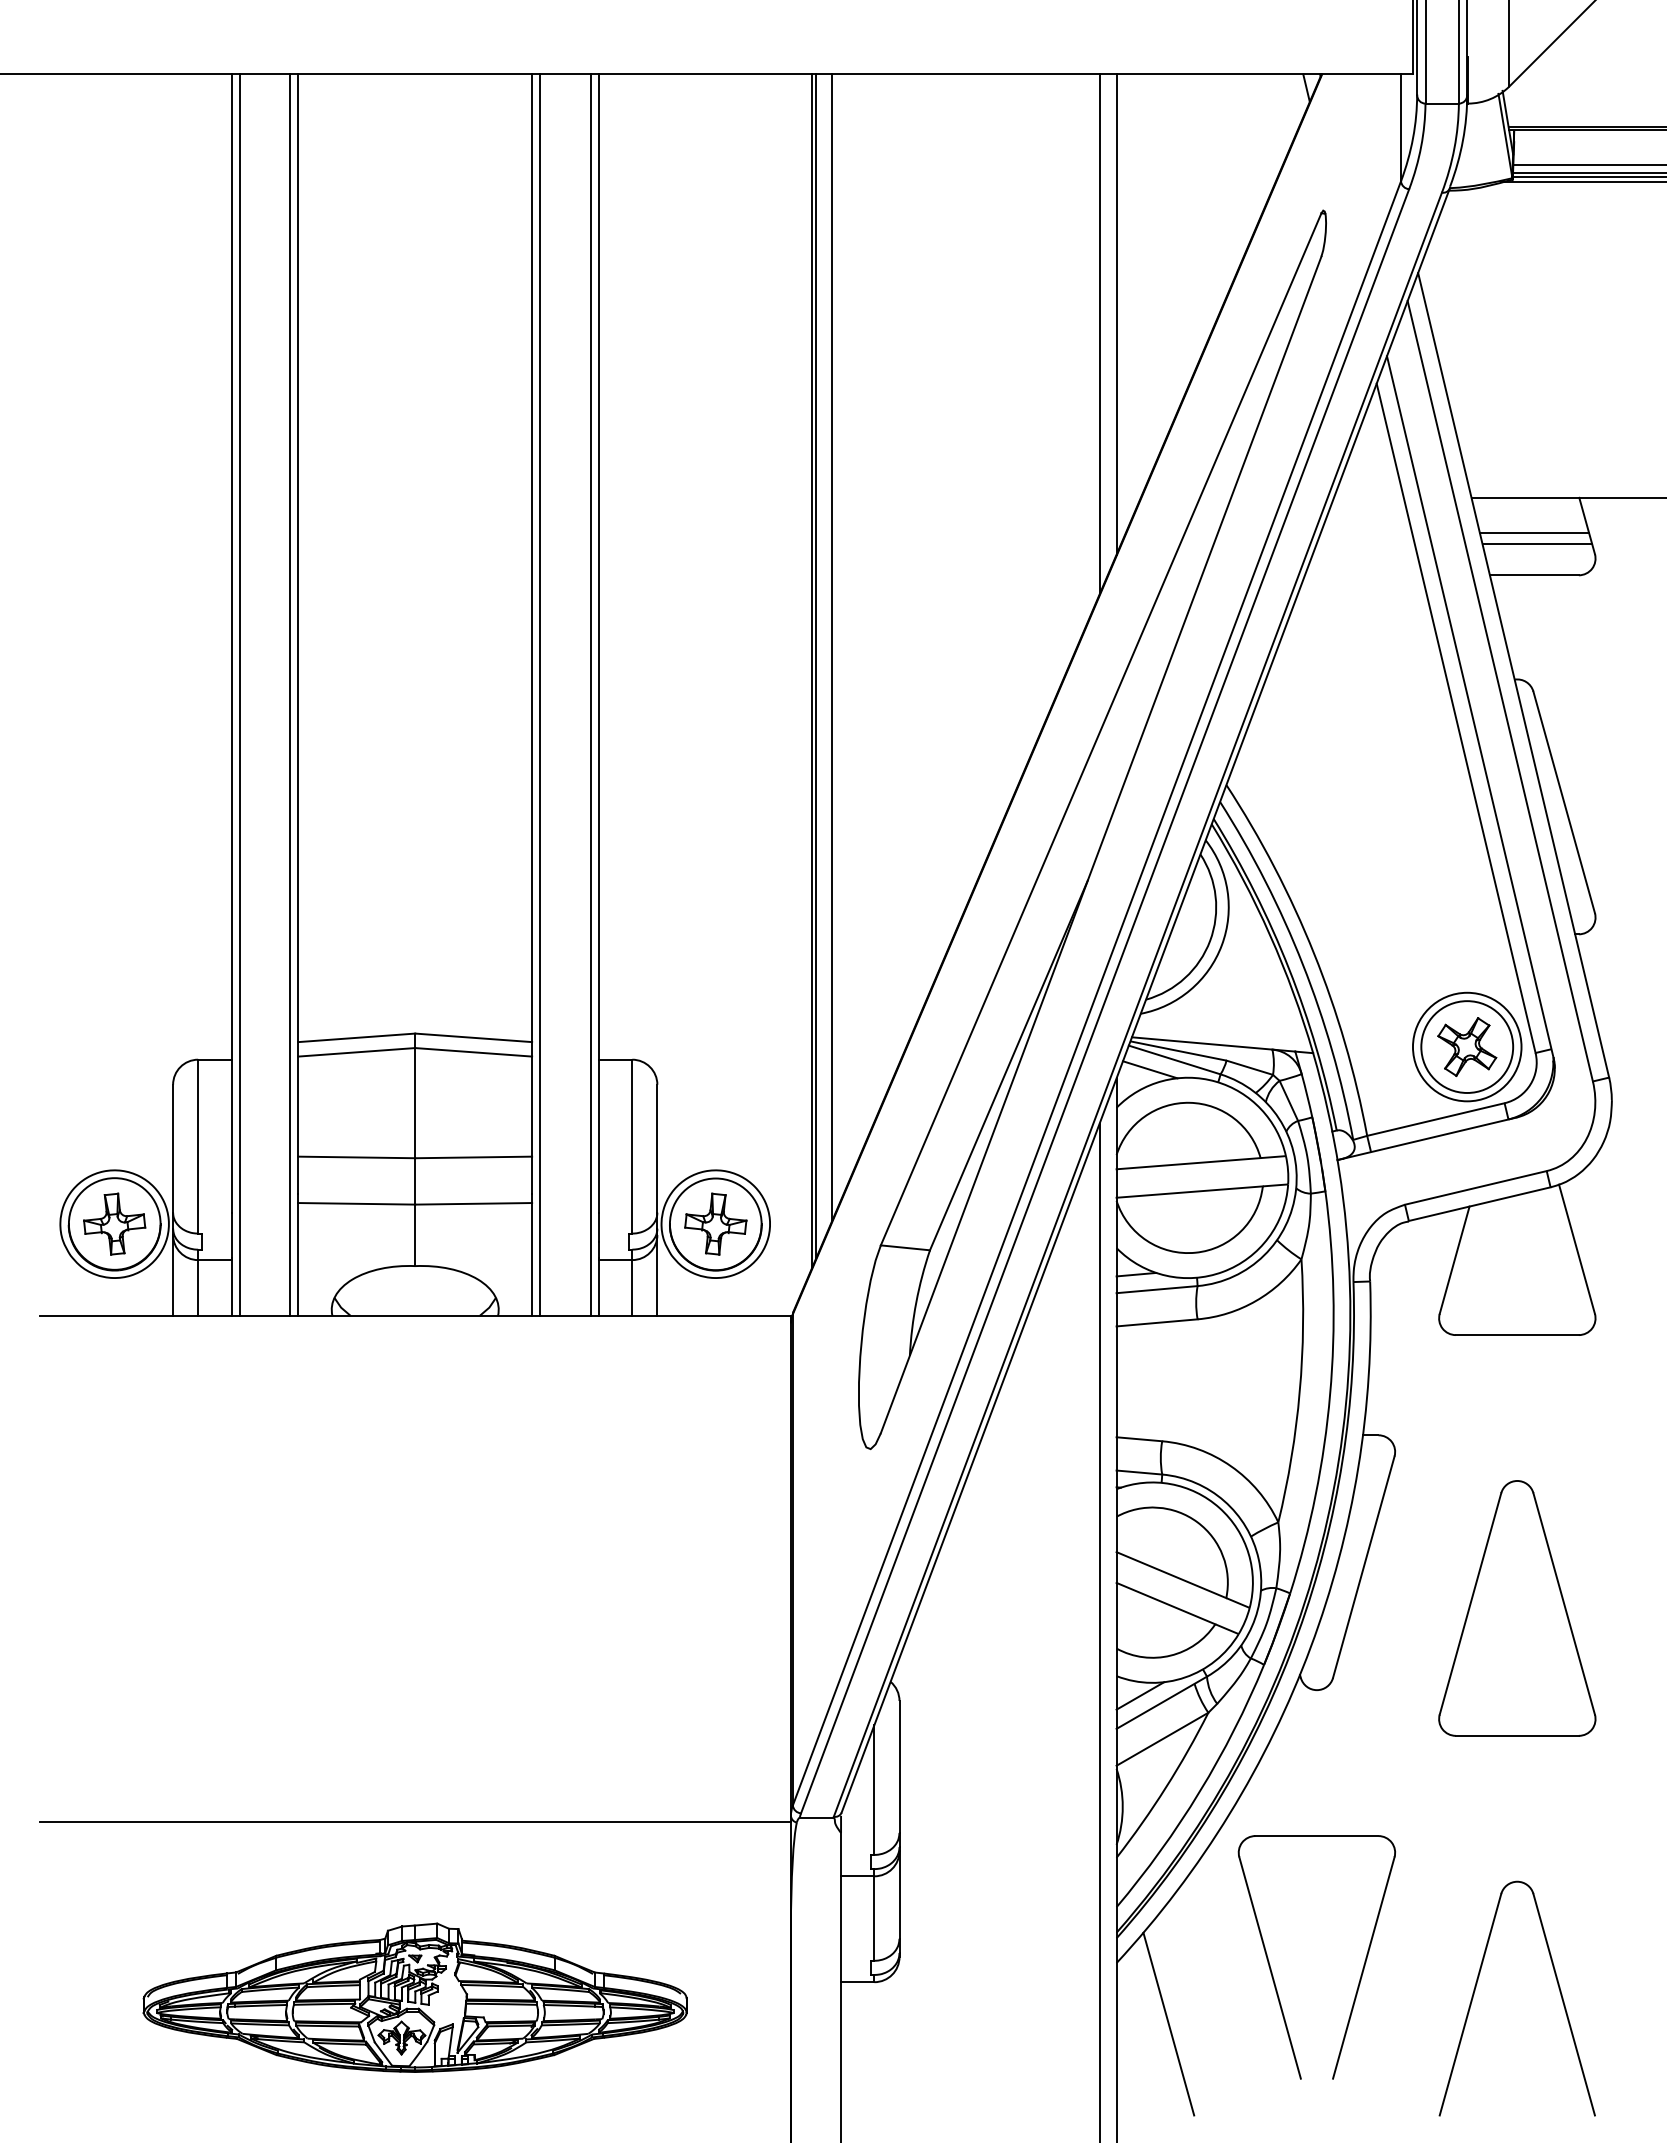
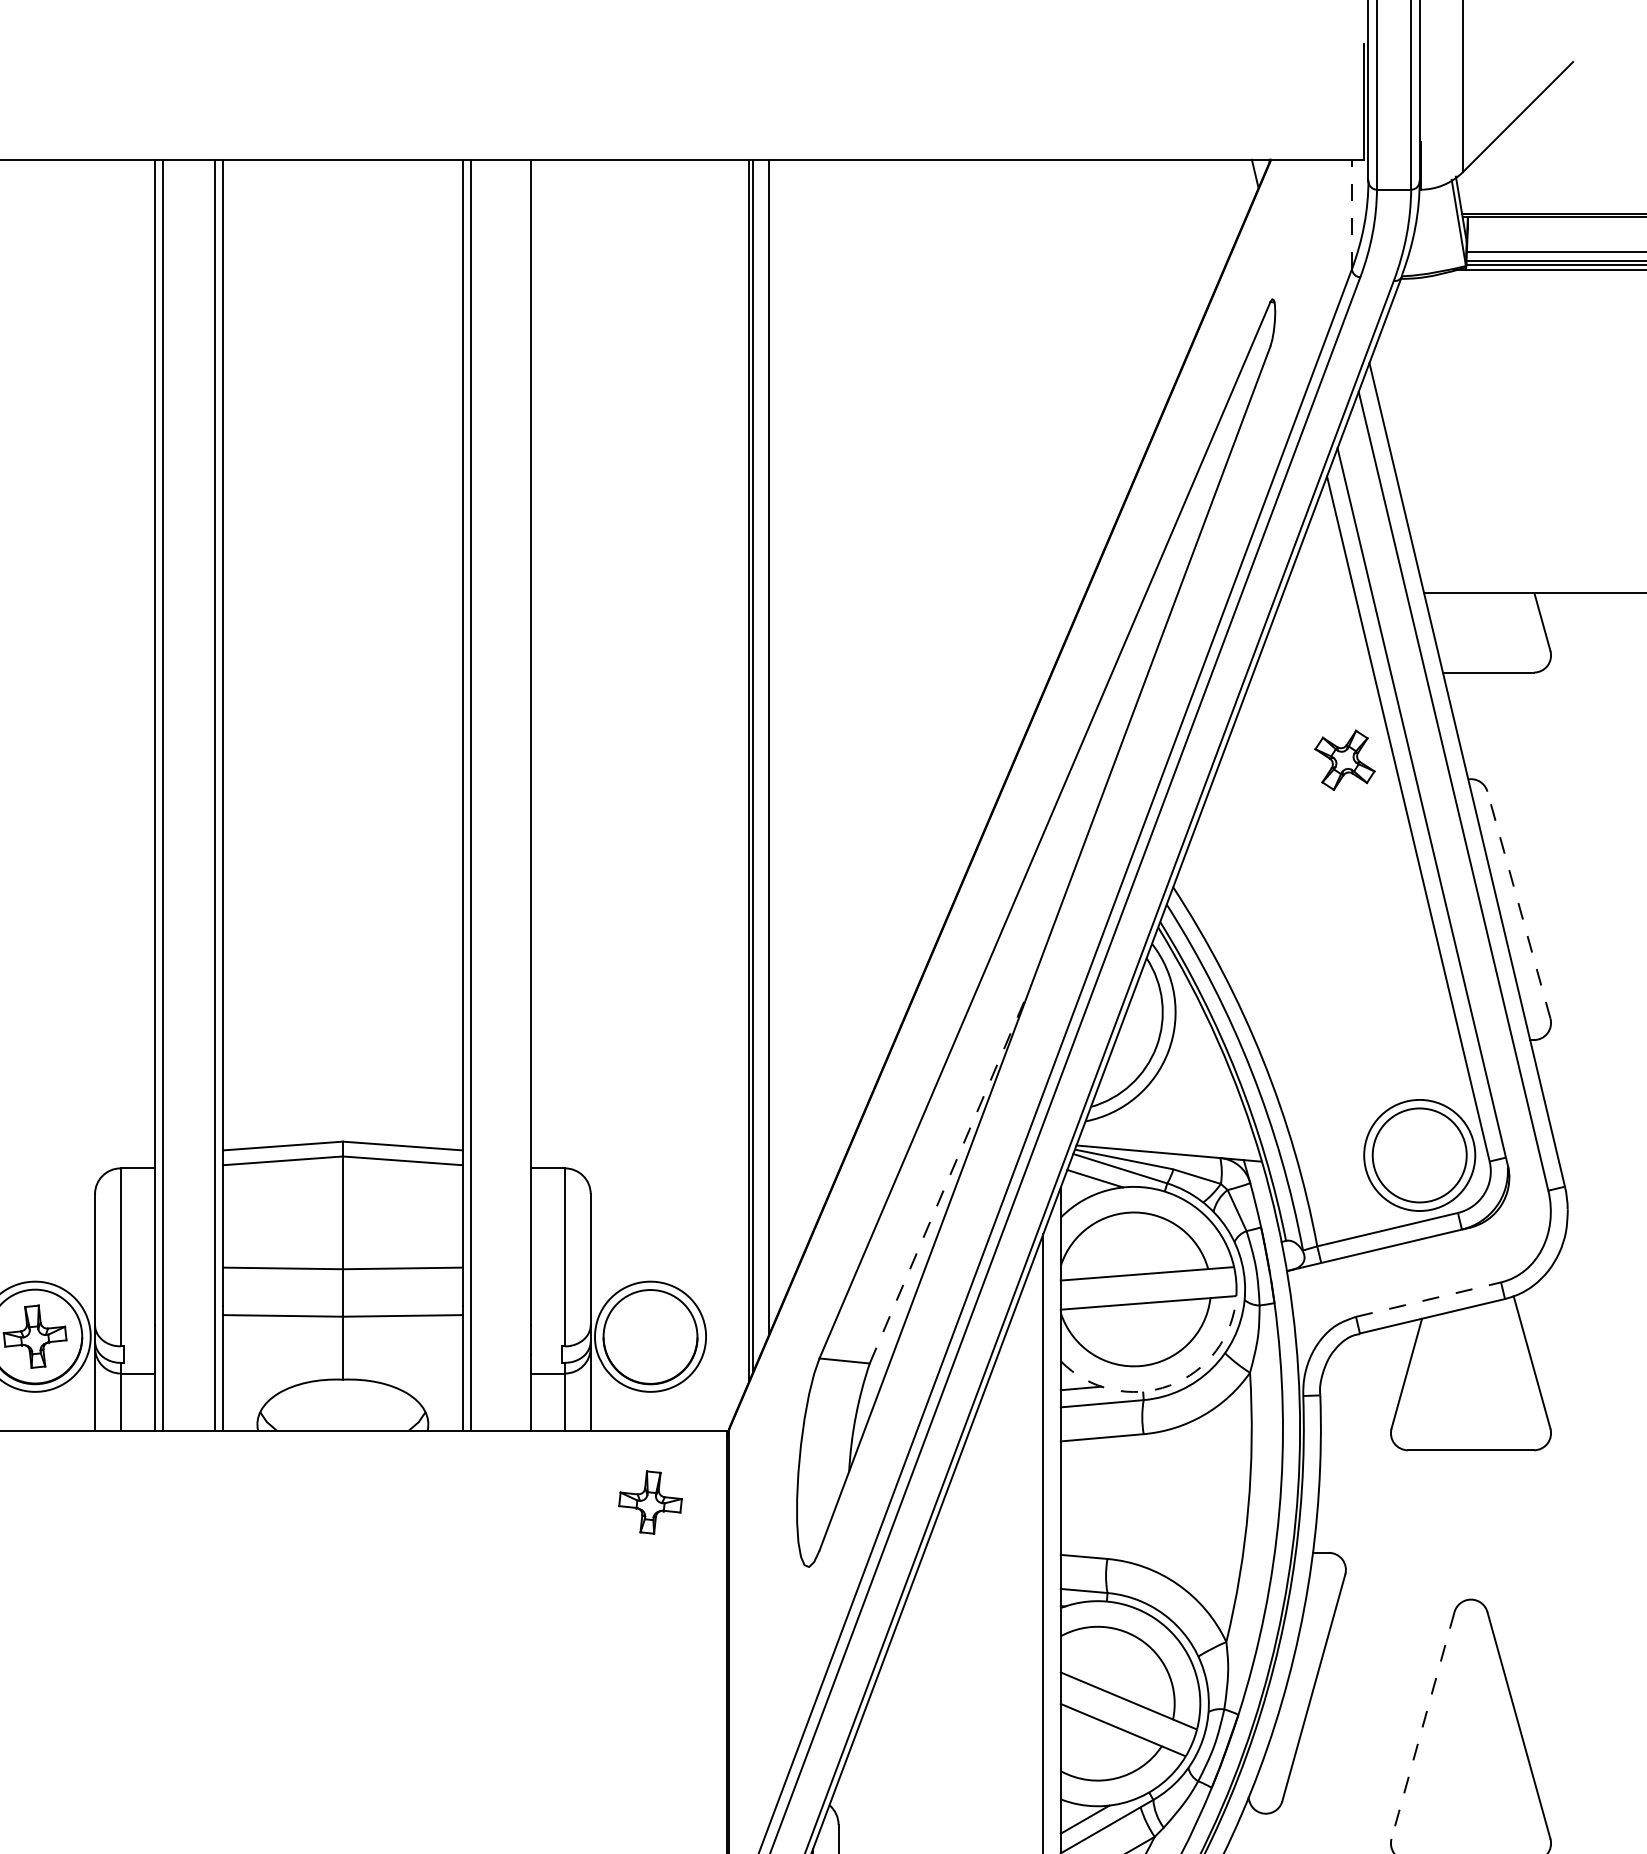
line: (1401, 127) -> (1352, 214), solid -> dashed
line: (1116, 314) -> (1060, 405), removed
line: (1099, 334) -> (1043, 426), removed
line: (1534, 532) -> (1488, 628), removed
line: (1537, 544) -> (1491, 641), removed
line: (590, 694) -> (522, 794), removed
line: (1564, 802) -> (1519, 905), solid -> dashed
part: (1467, 1047) -> (1345, 760), moved
line: (1008, 1065) -> (950, 1174), solid -> dashed
line: (1475, 1187) -> (1428, 1299), solid -> dashed
part: (715, 1223) -> (650, 1501), moved
arc: (1223, 1271) -> (1170, 1385), solid -> dashed
line: (1470, 1603) -> (1423, 1725), solid -> dashed

